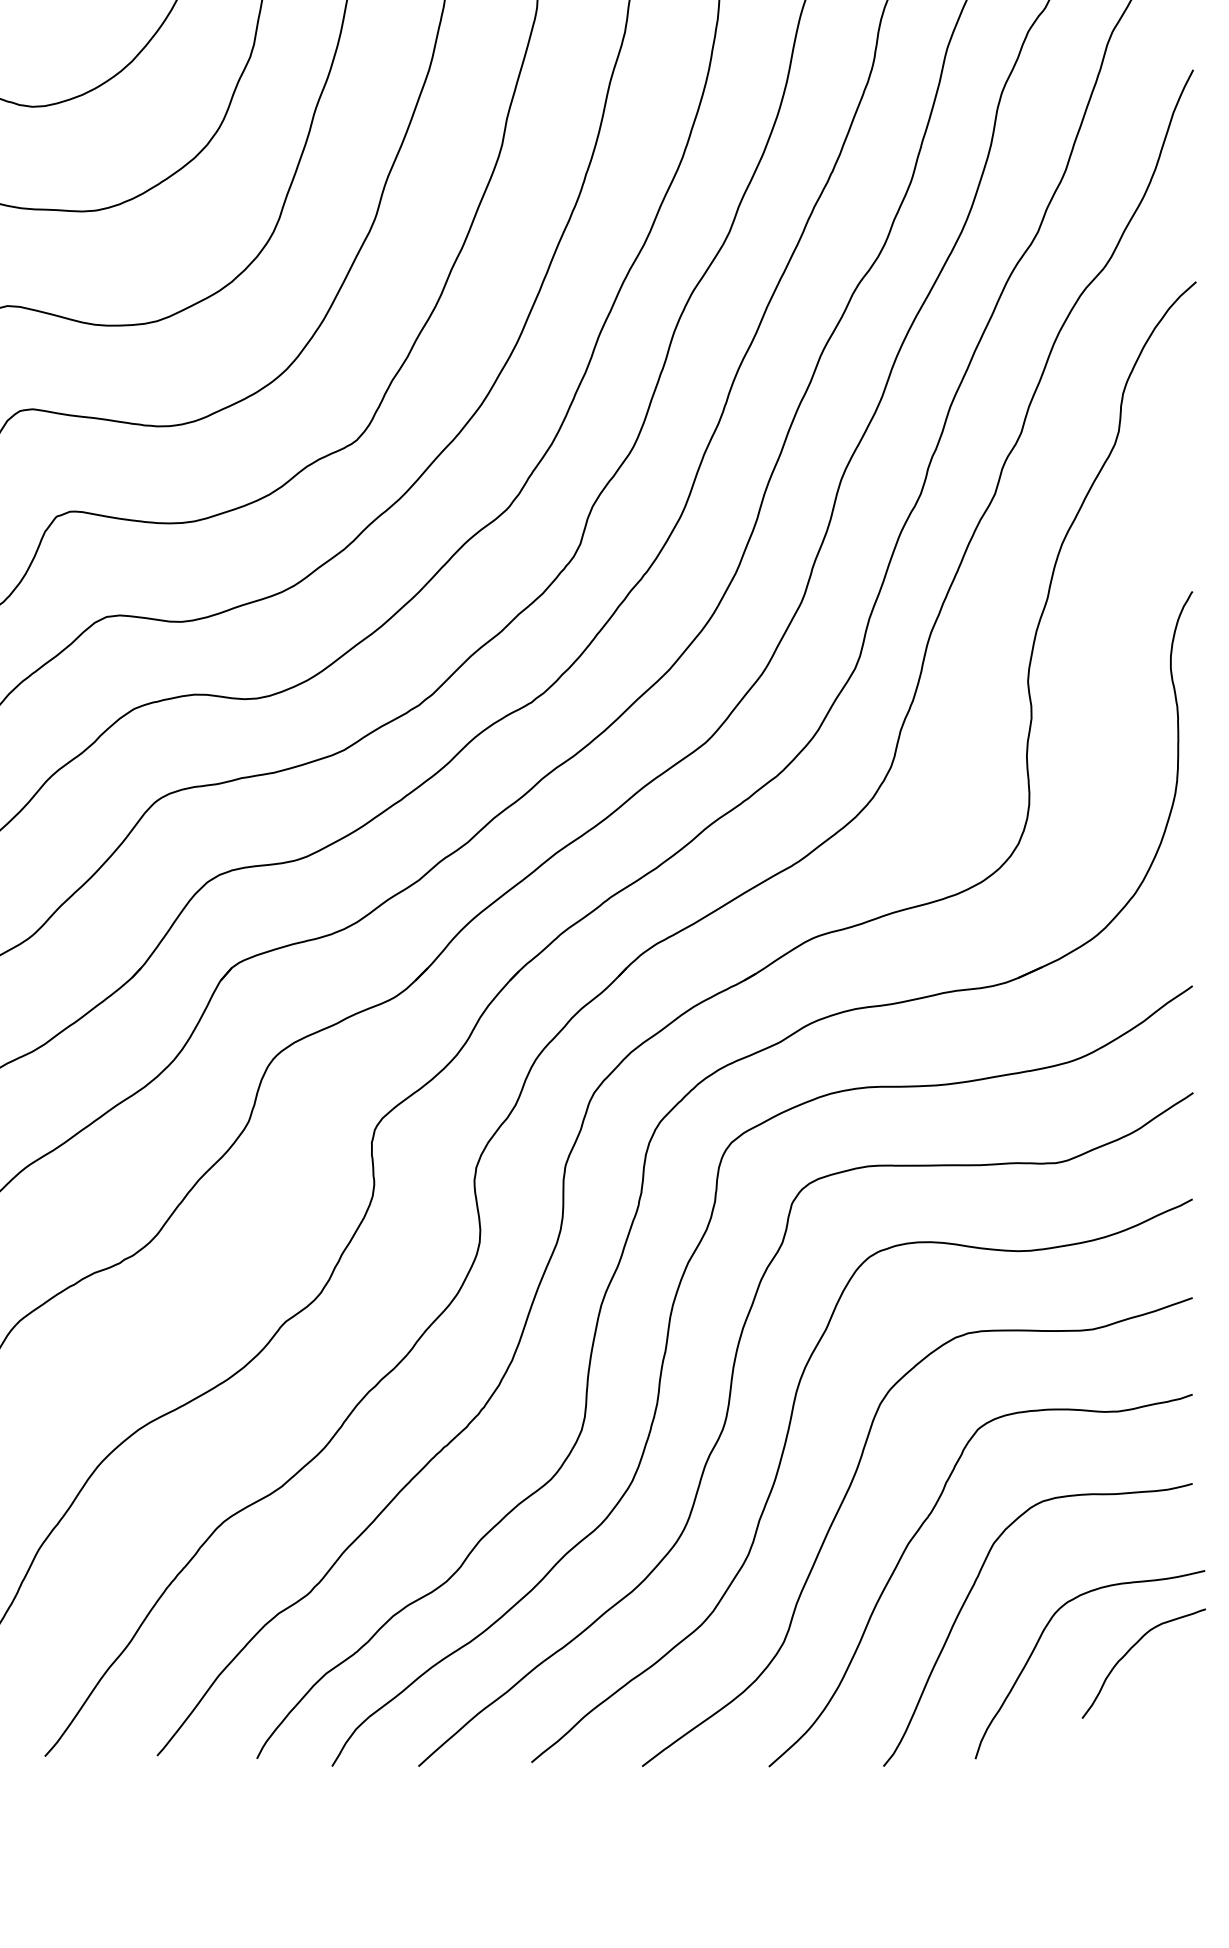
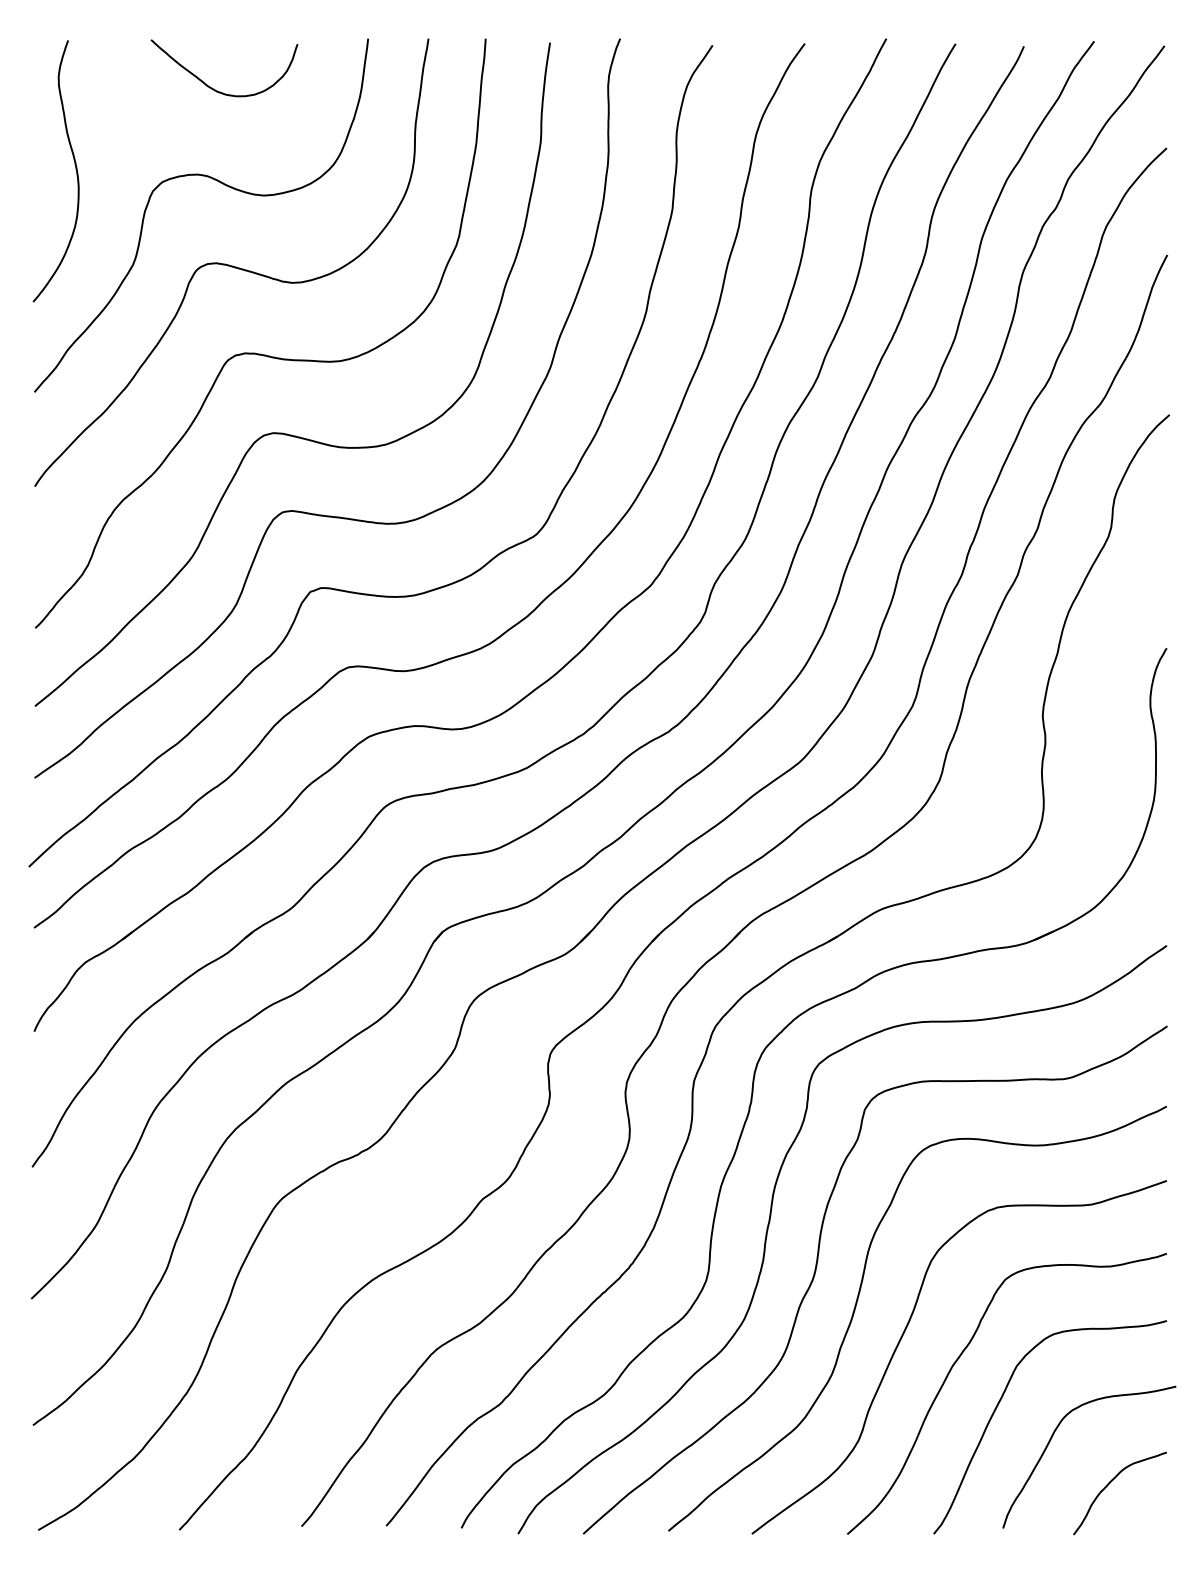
curve: (1131, 1650) -> (1110, 1483), moved

